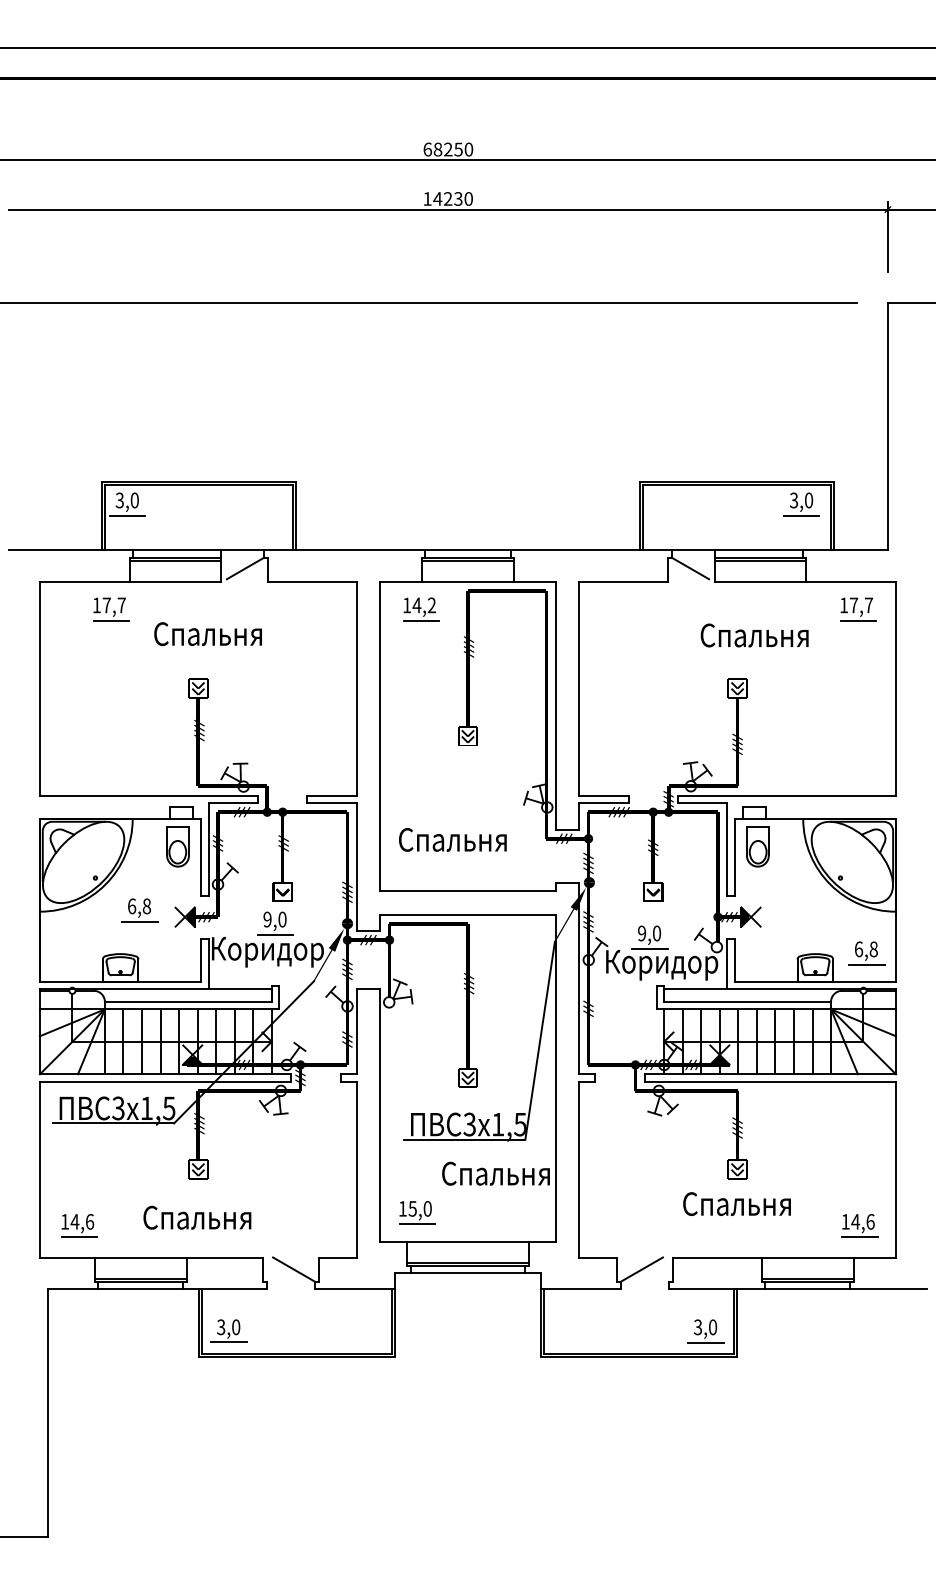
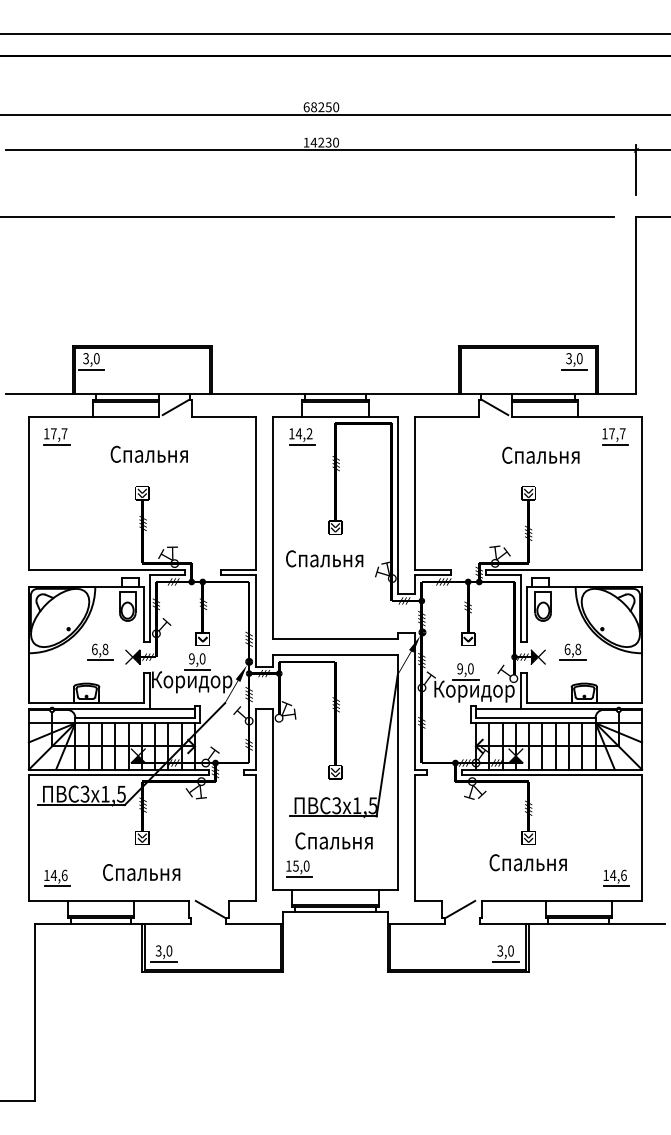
part: (111, 609) -> (57, 436), moved
text: (452, 839) -> (324, 558), moved
part: (866, 953) -> (572, 652), moved
text: (495, 1173) -> (333, 840), moved

